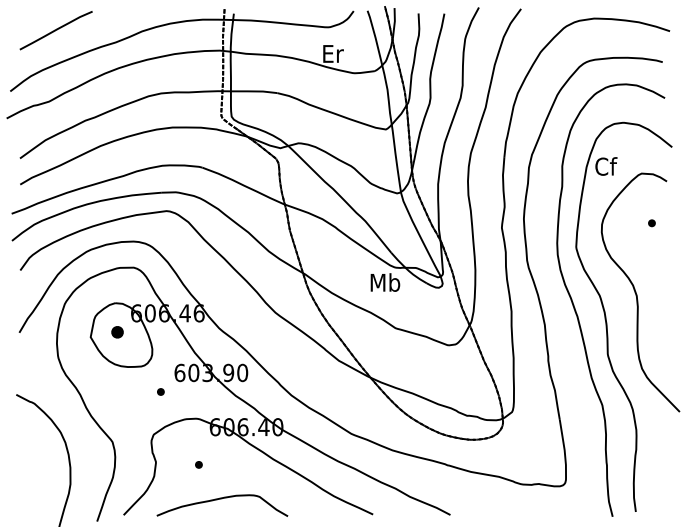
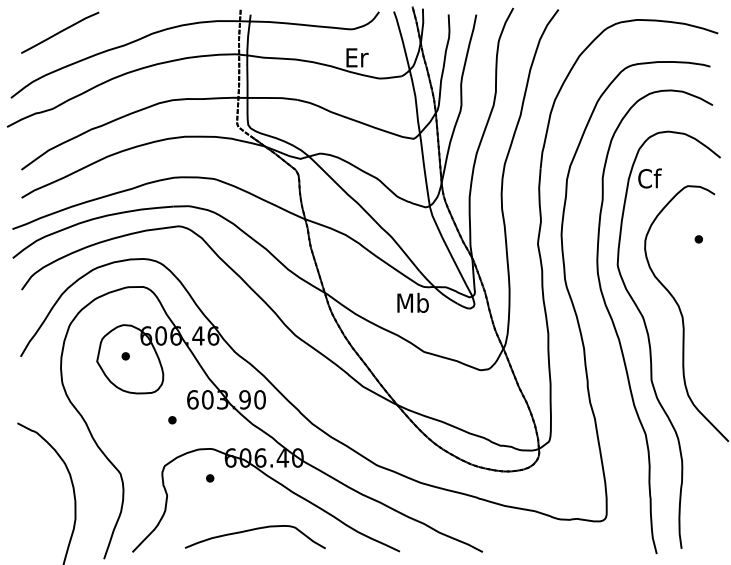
part: (117, 332) -> (125, 356), size x0.62
part: (199, 464) -> (210, 478), moved
curve: (221, 499) -> (254, 530), moved

